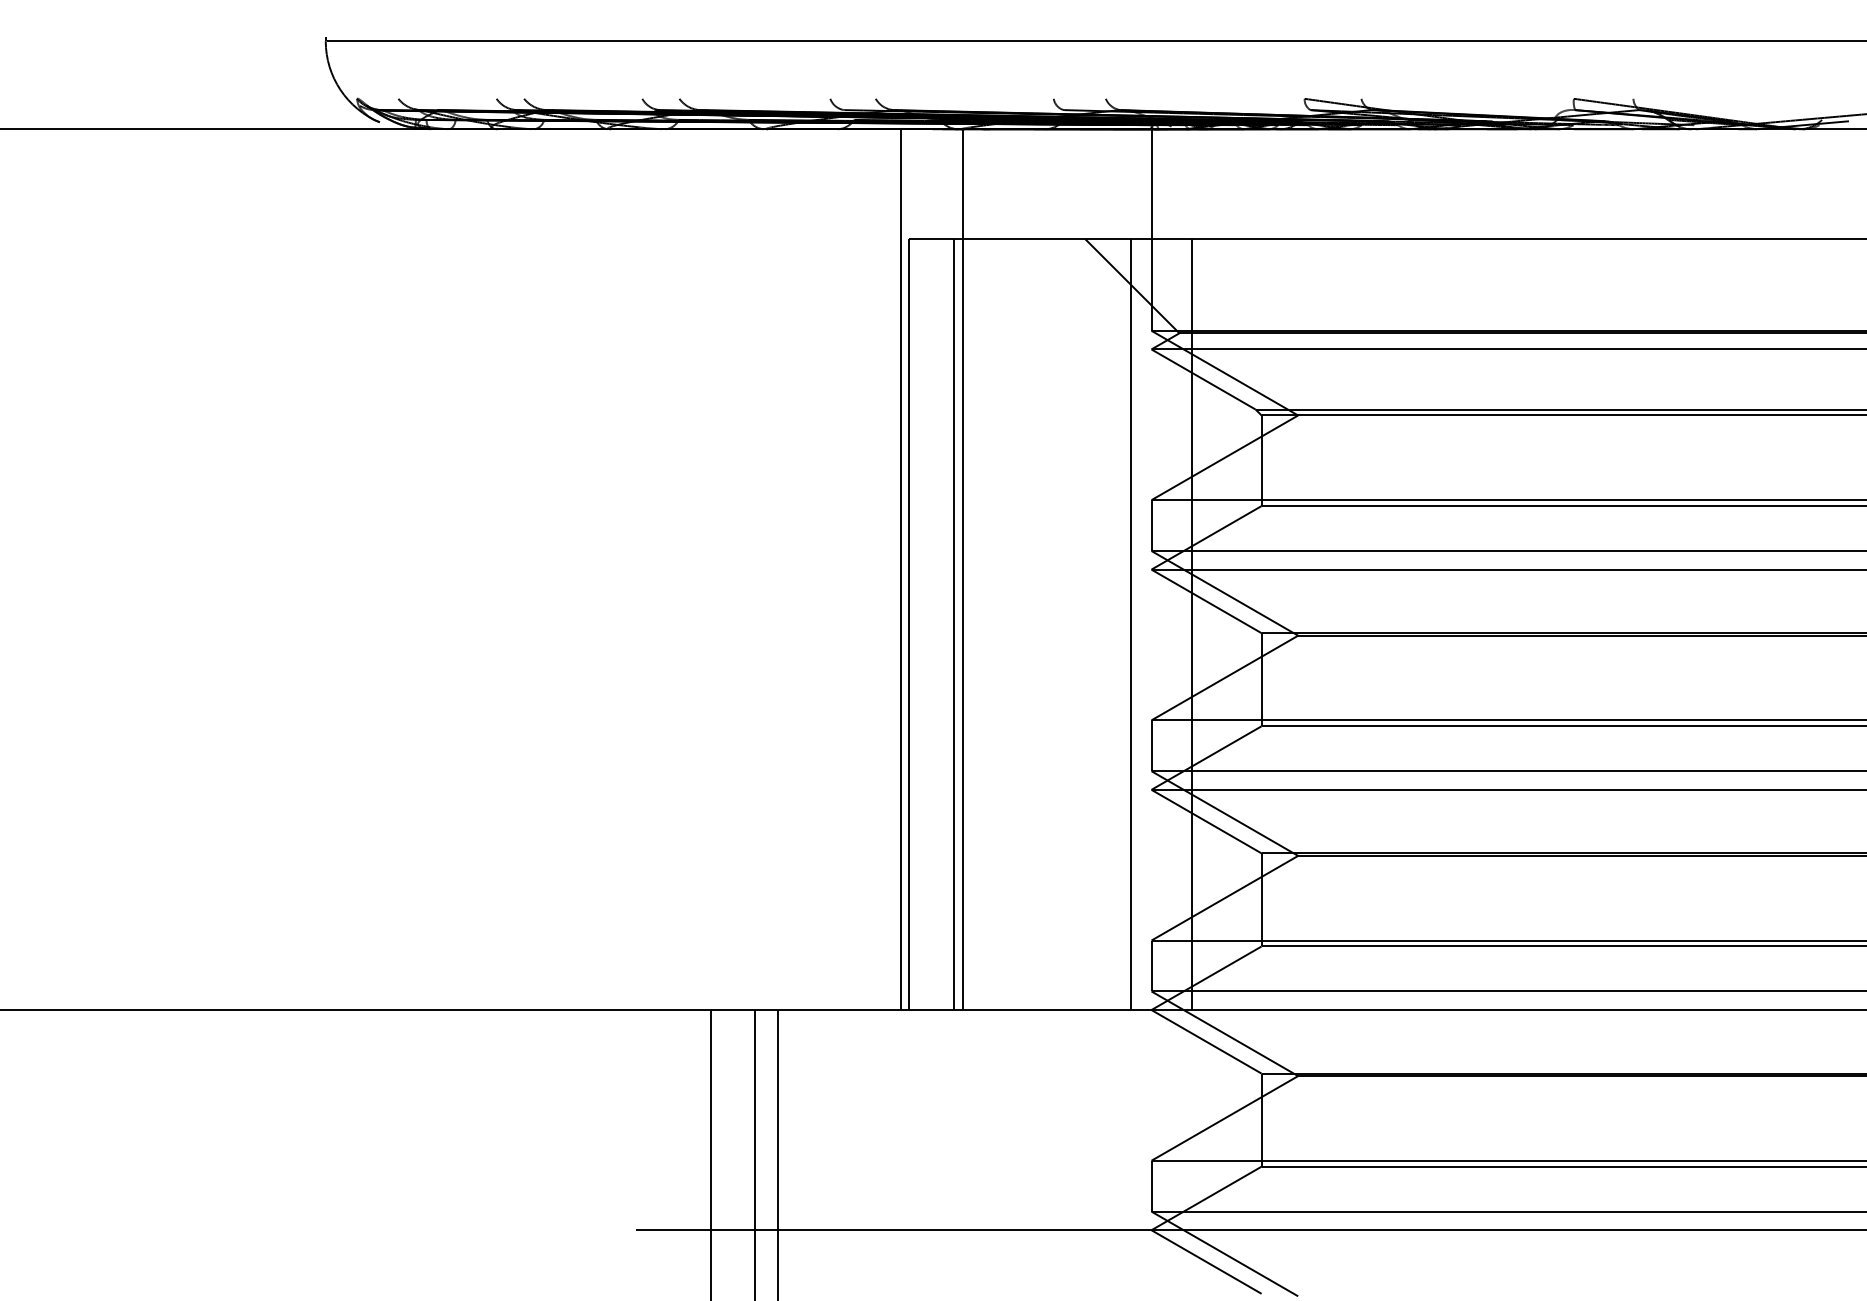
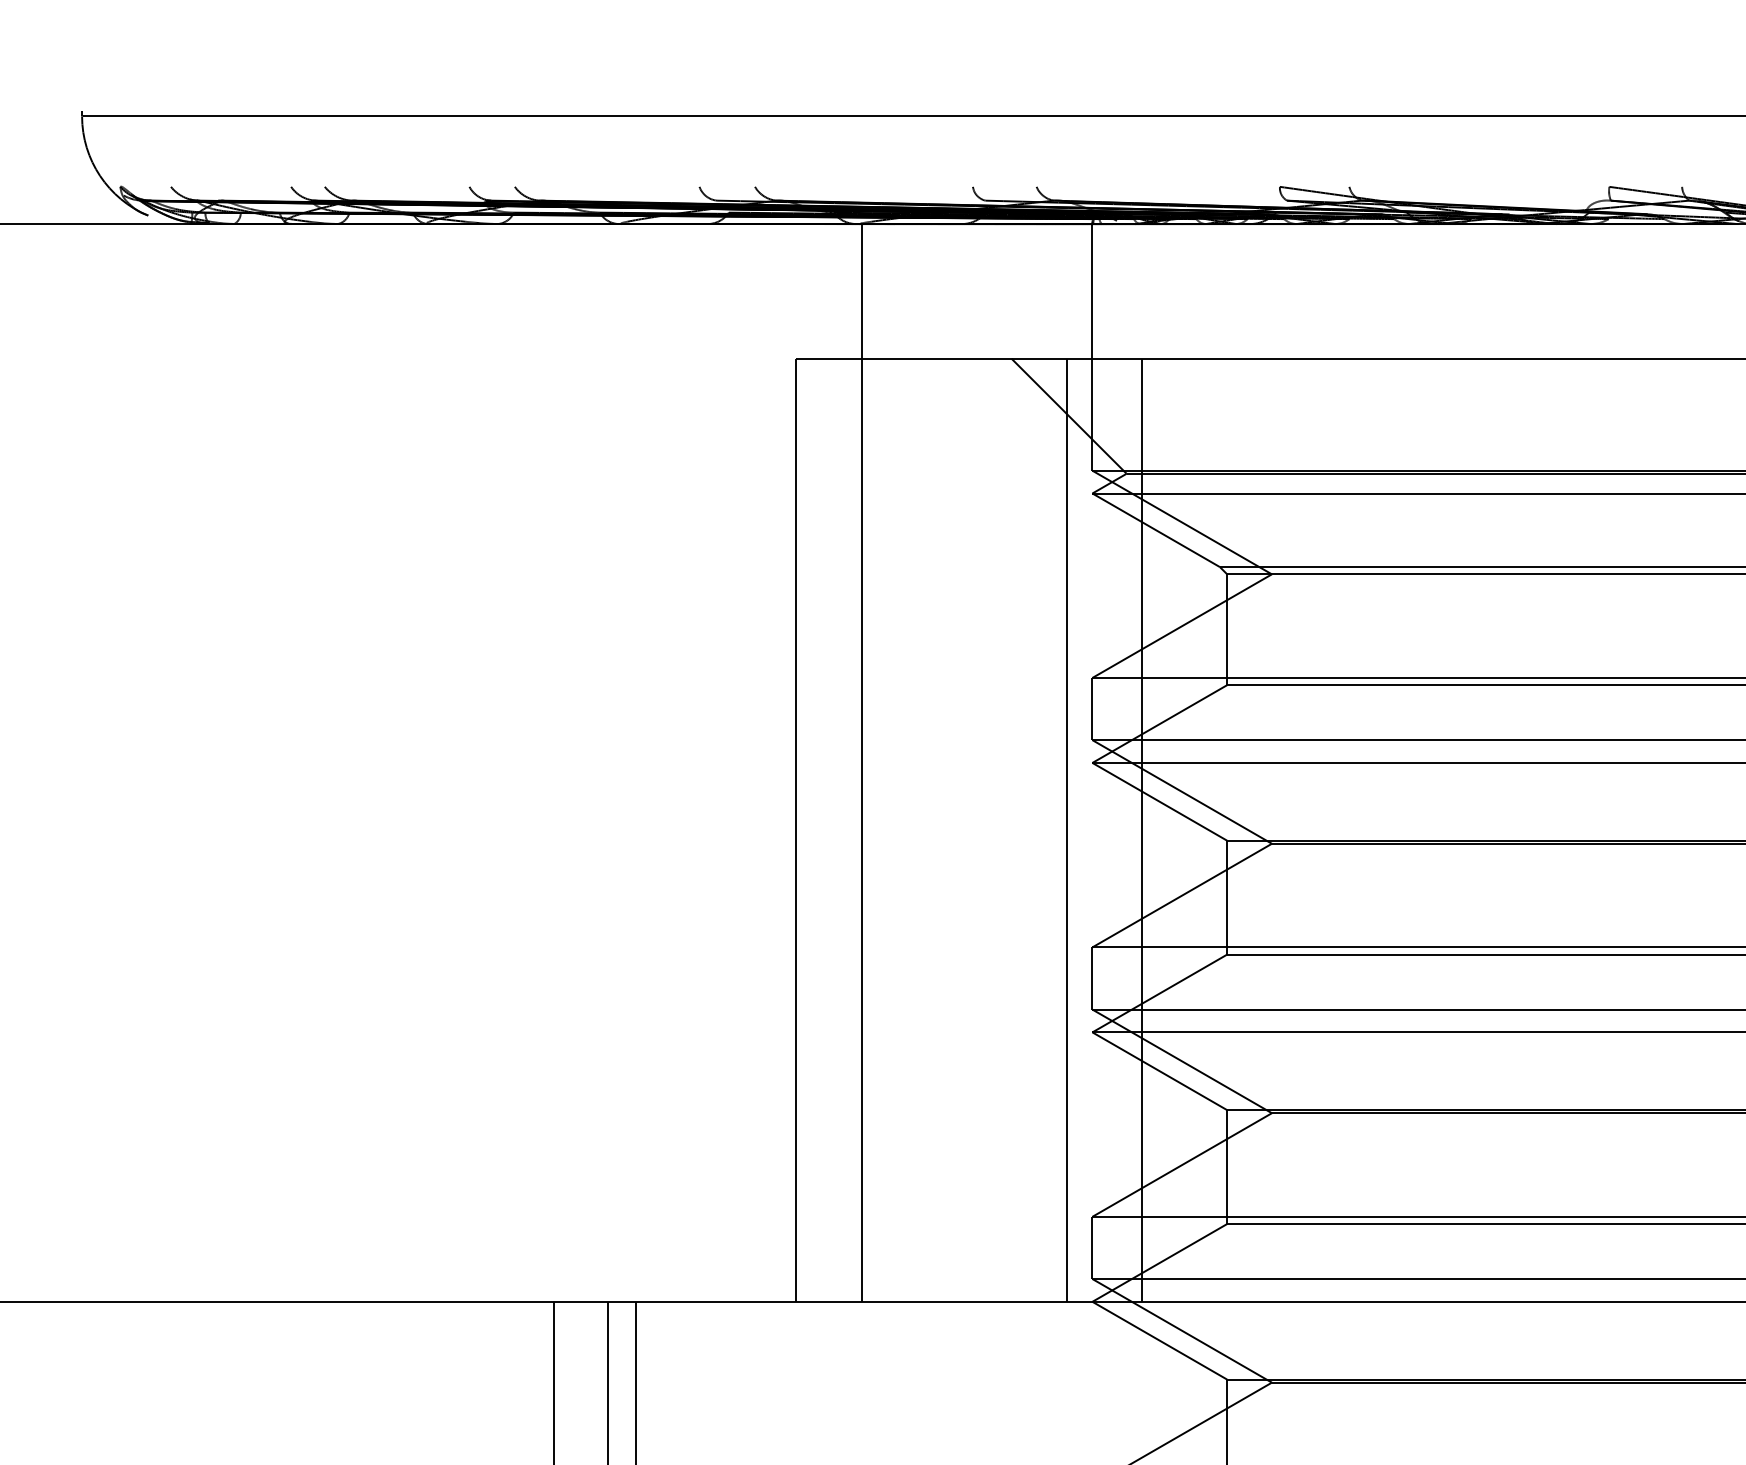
line: (901, 569) -> (786, 762), removed
line: (954, 624) -> (851, 830), removed

